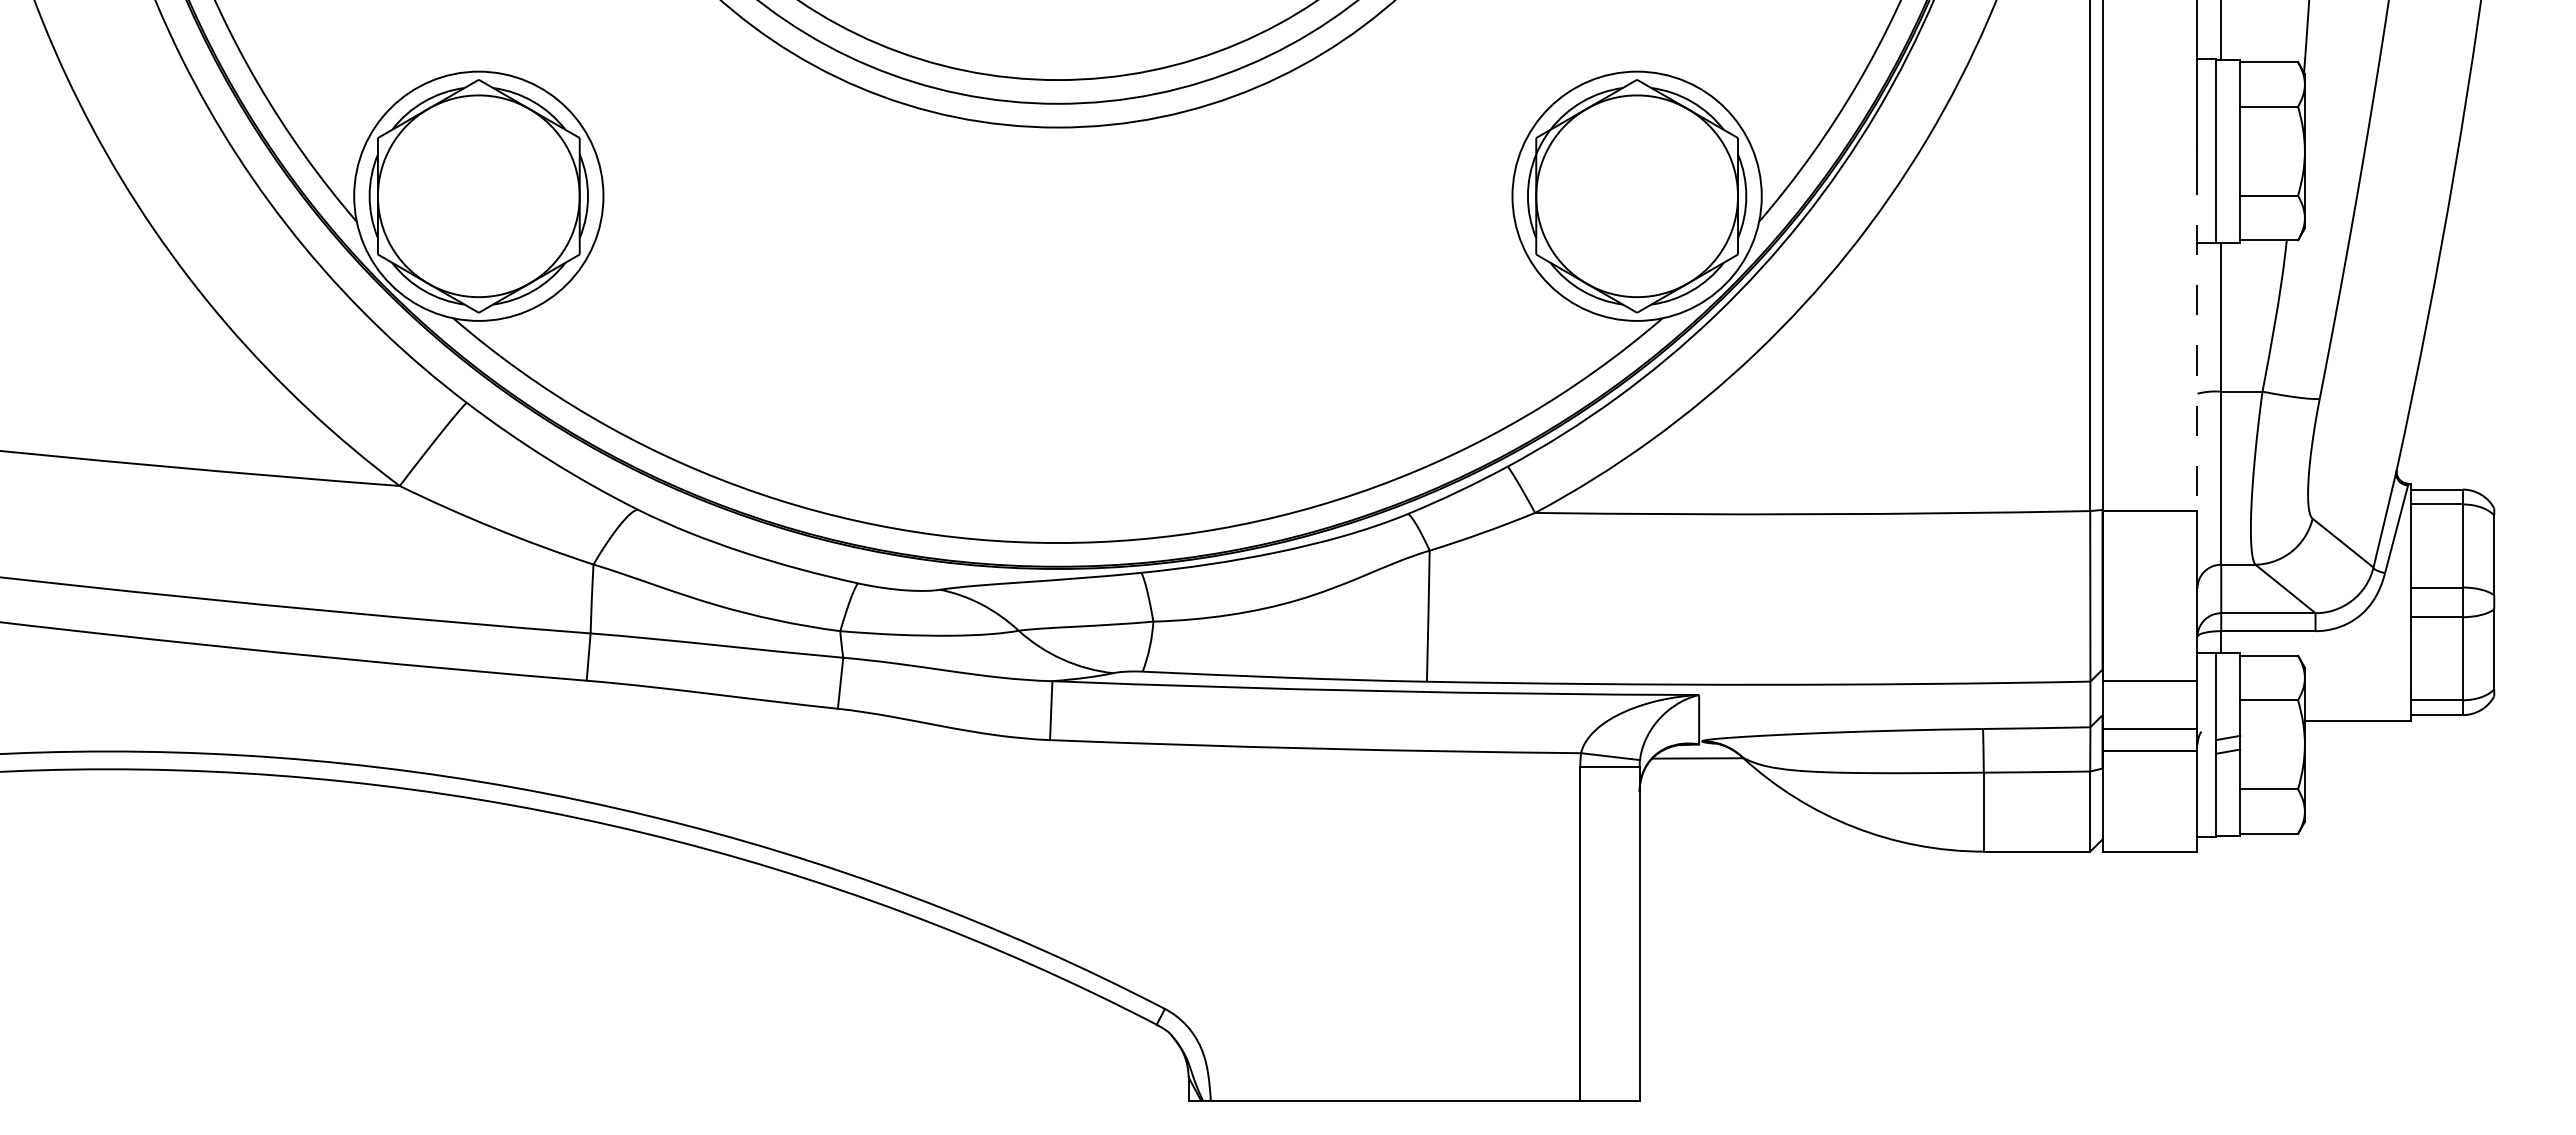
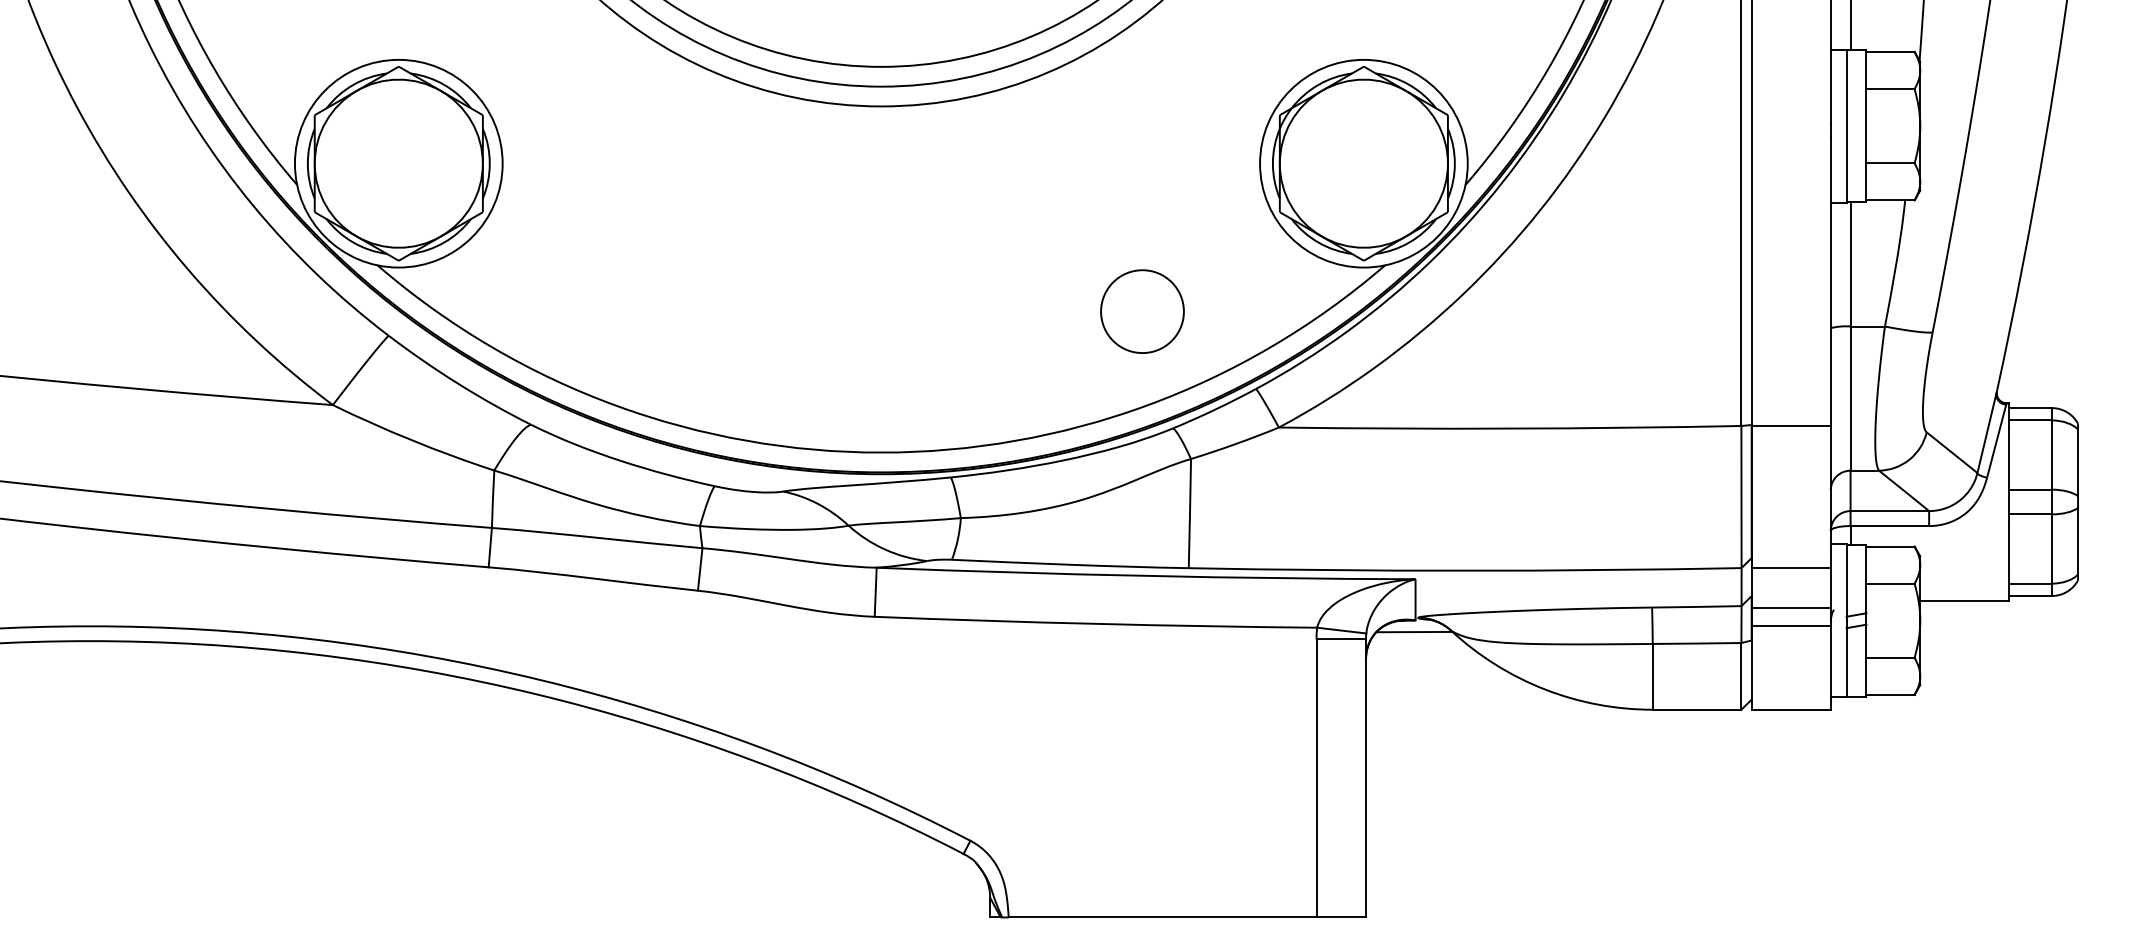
line: (2197, 338) -> (1830, 282), dashed -> solid
circle: (1370, 373) -> (1141, 311), added

